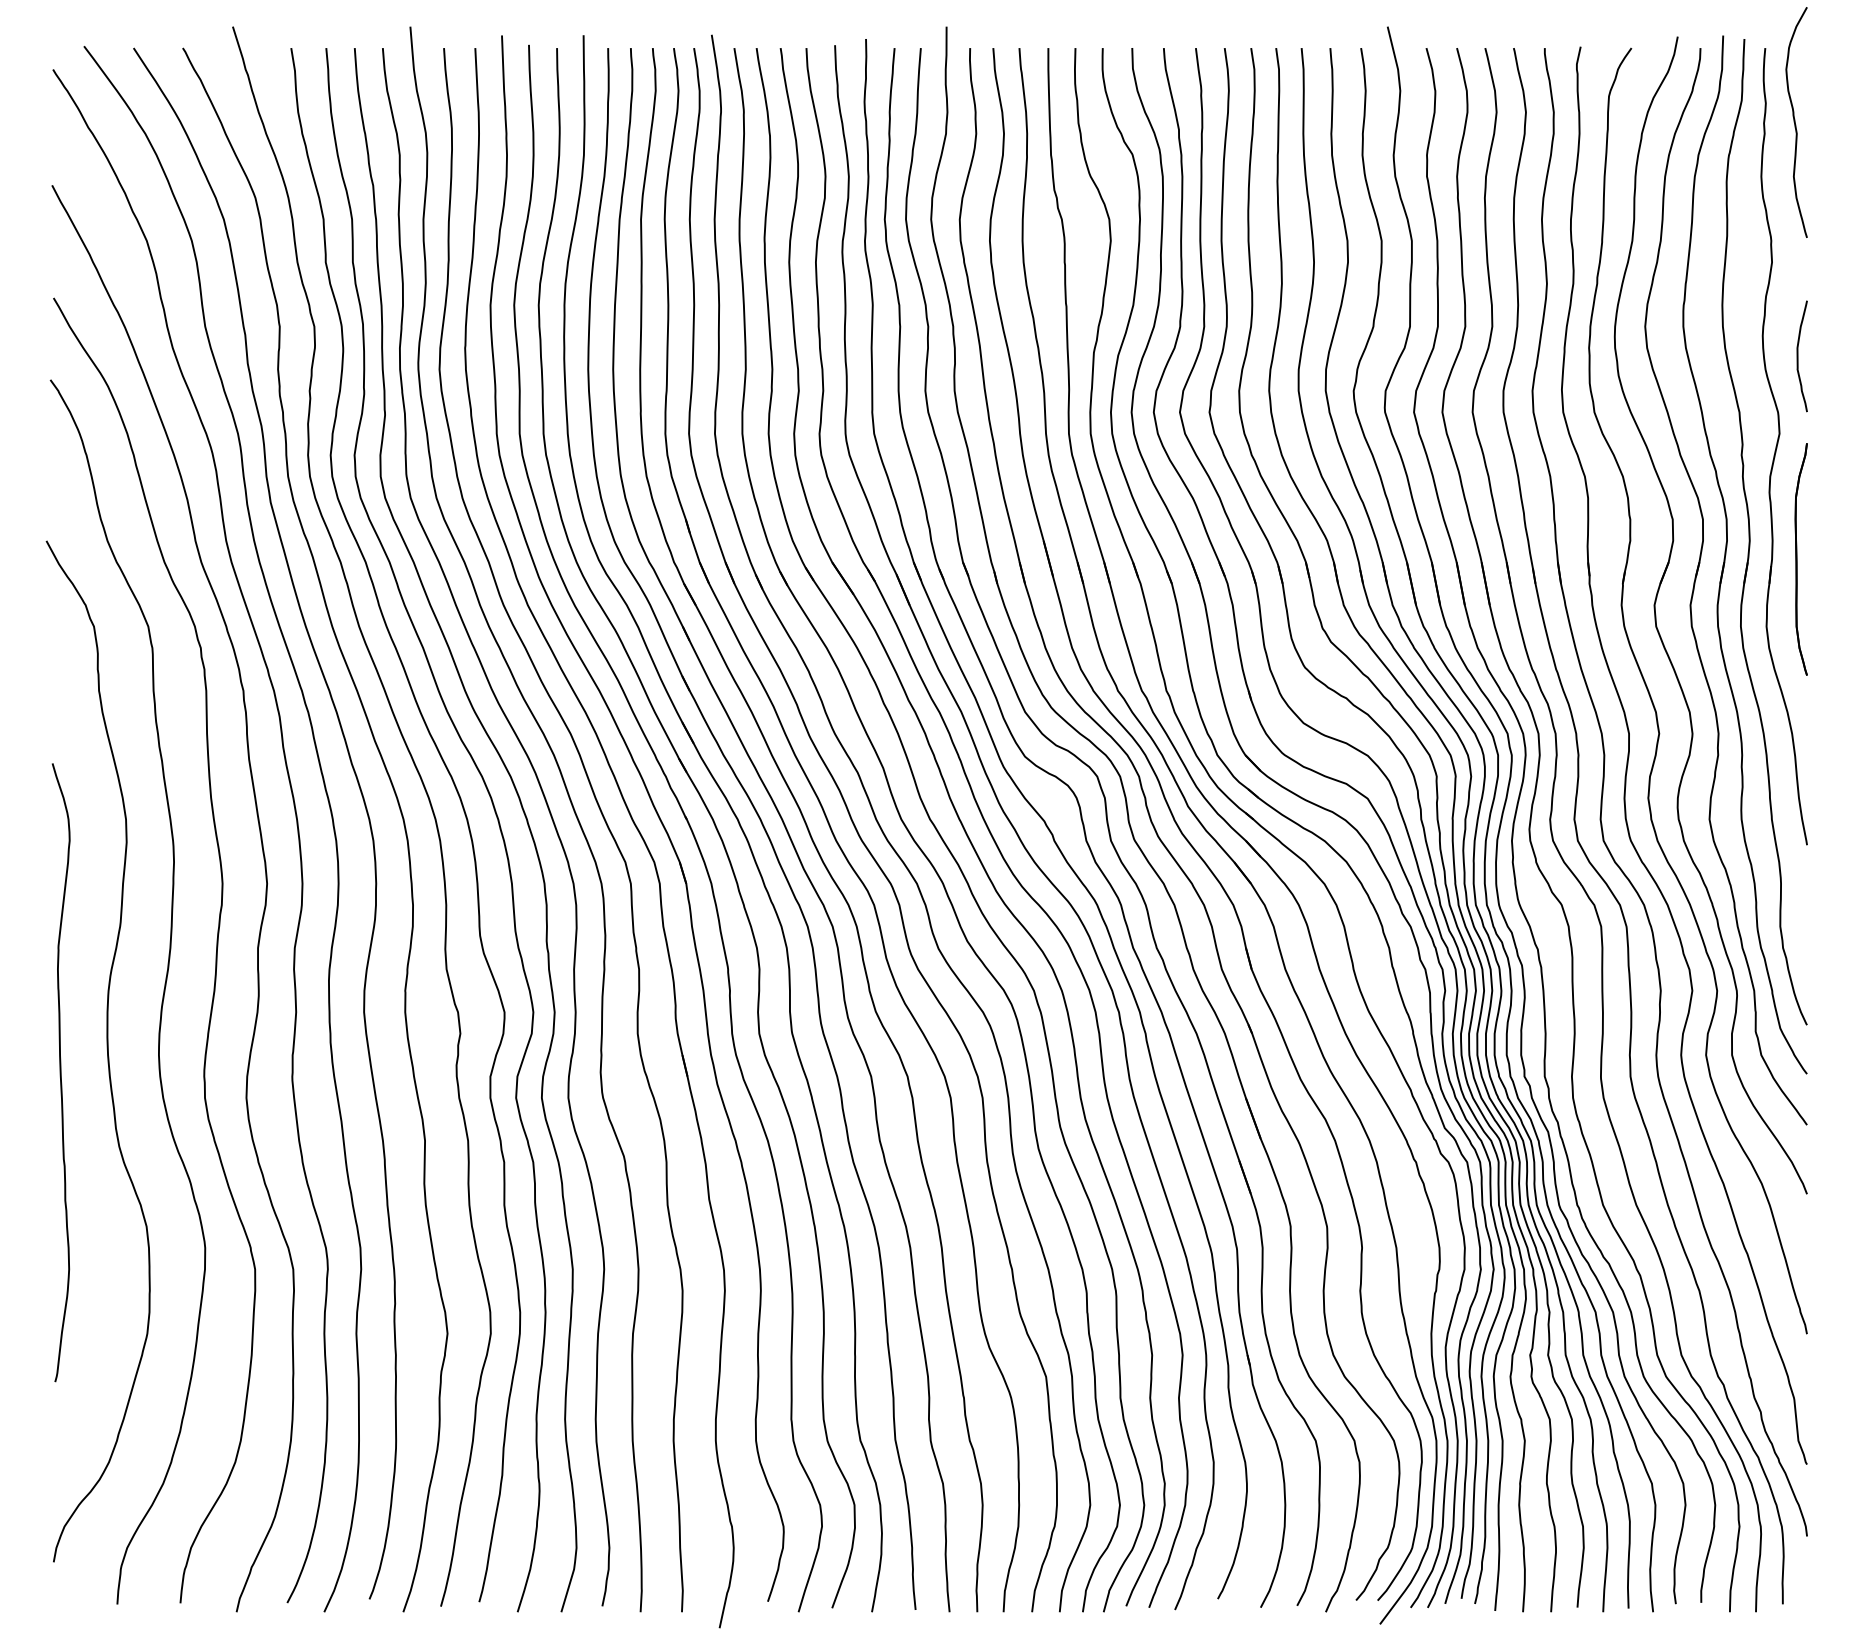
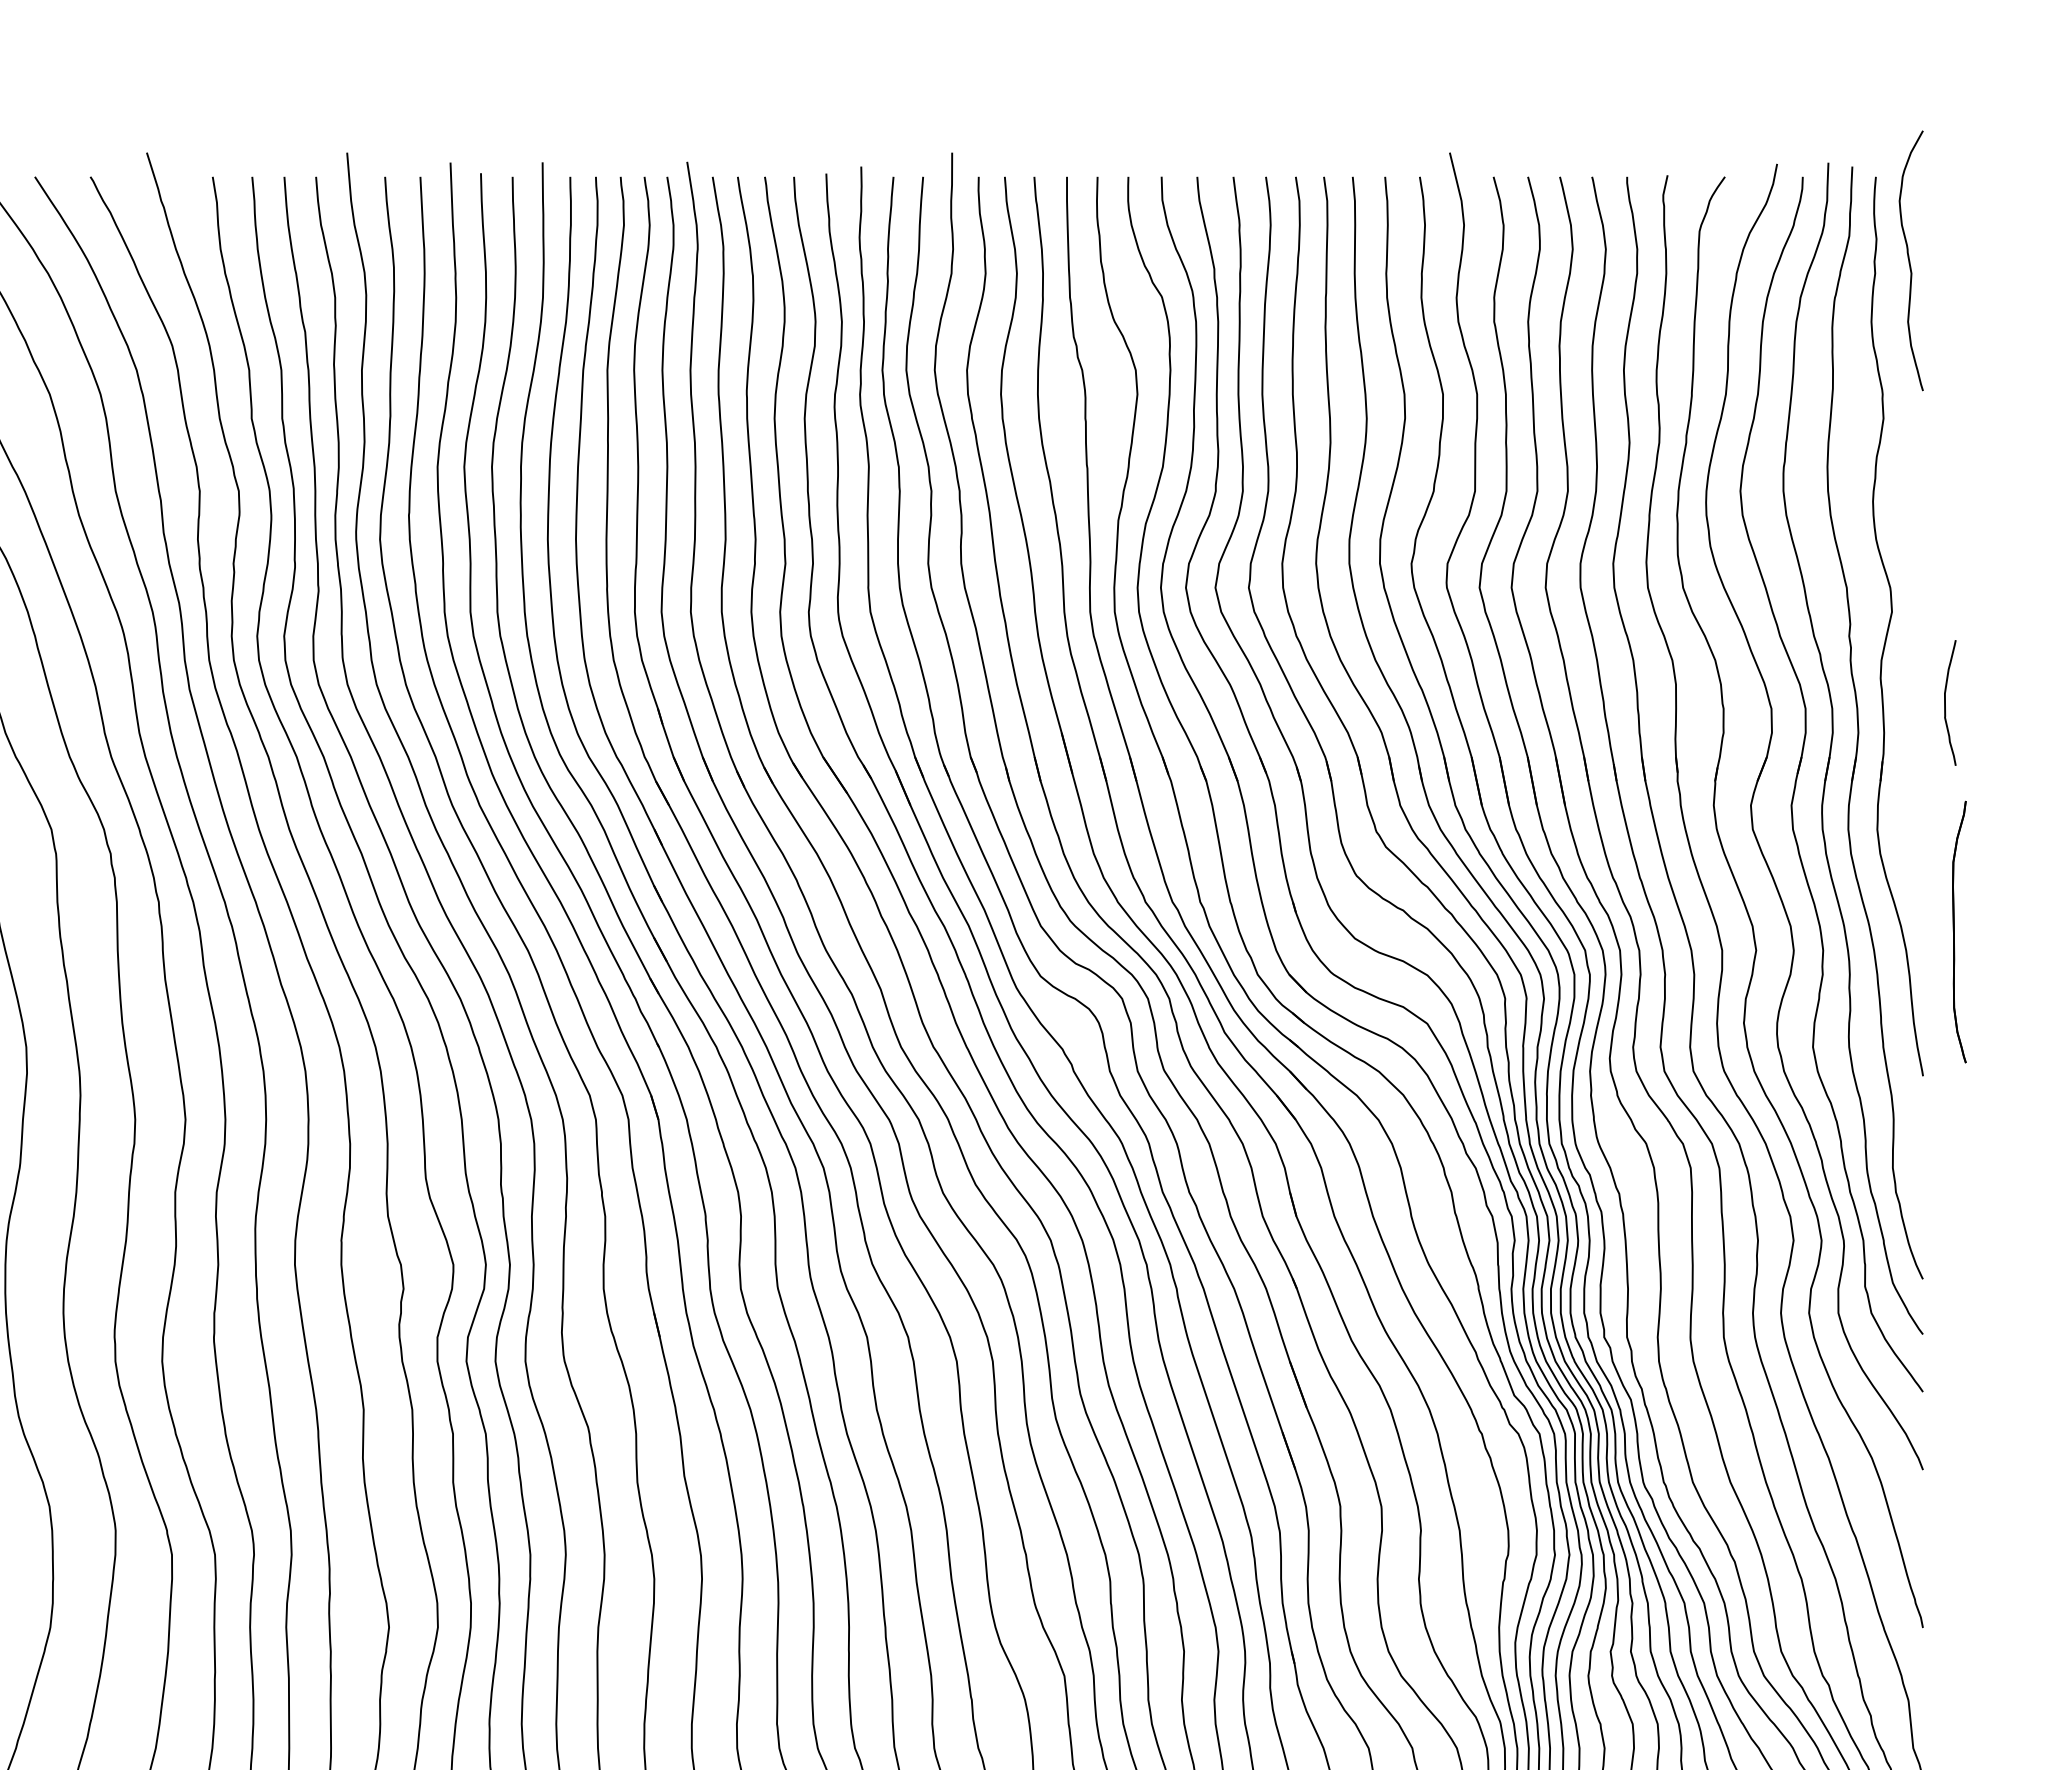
curve: (1798, 356) -> (1946, 703), moved
part: (1800, 559) -> (1958, 932), moved

